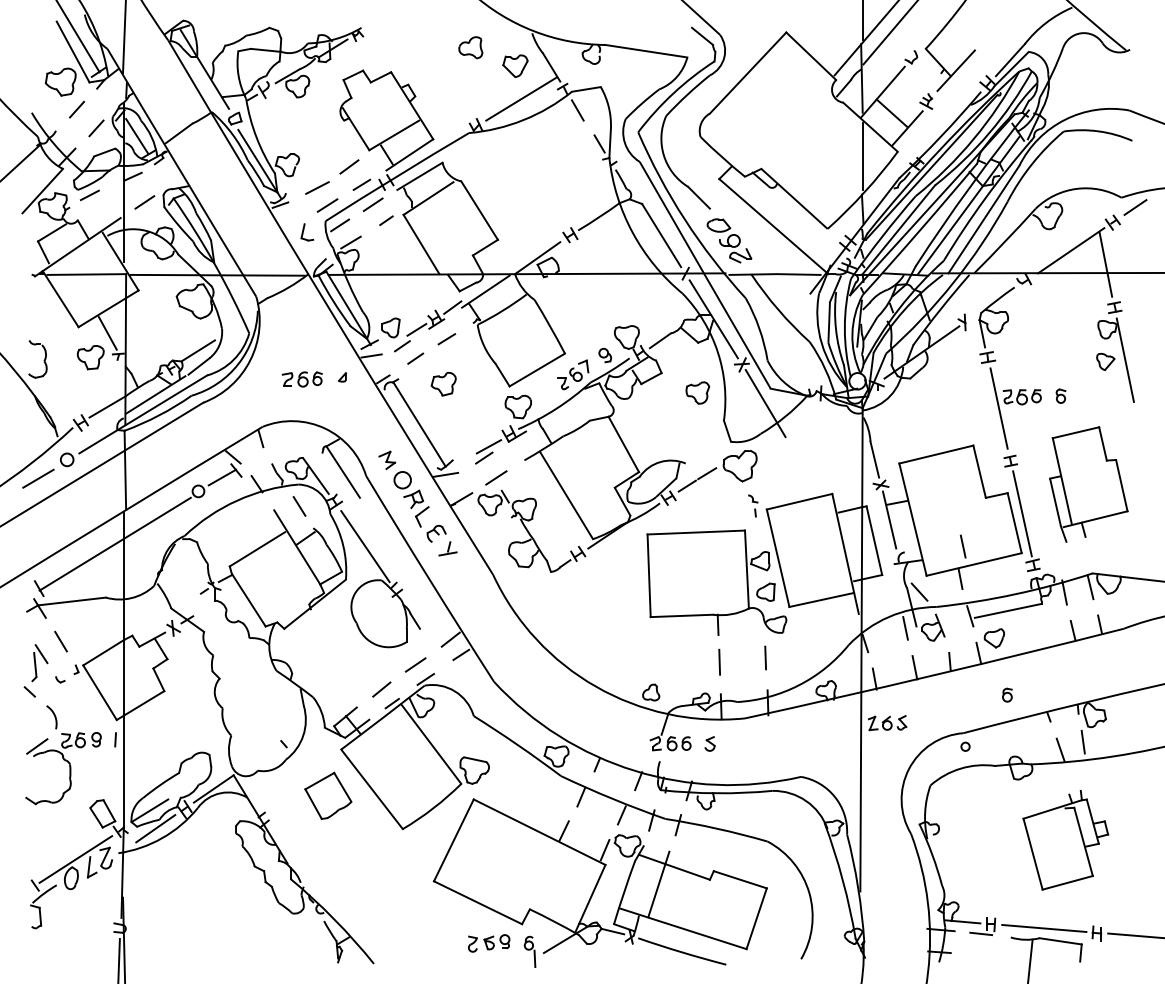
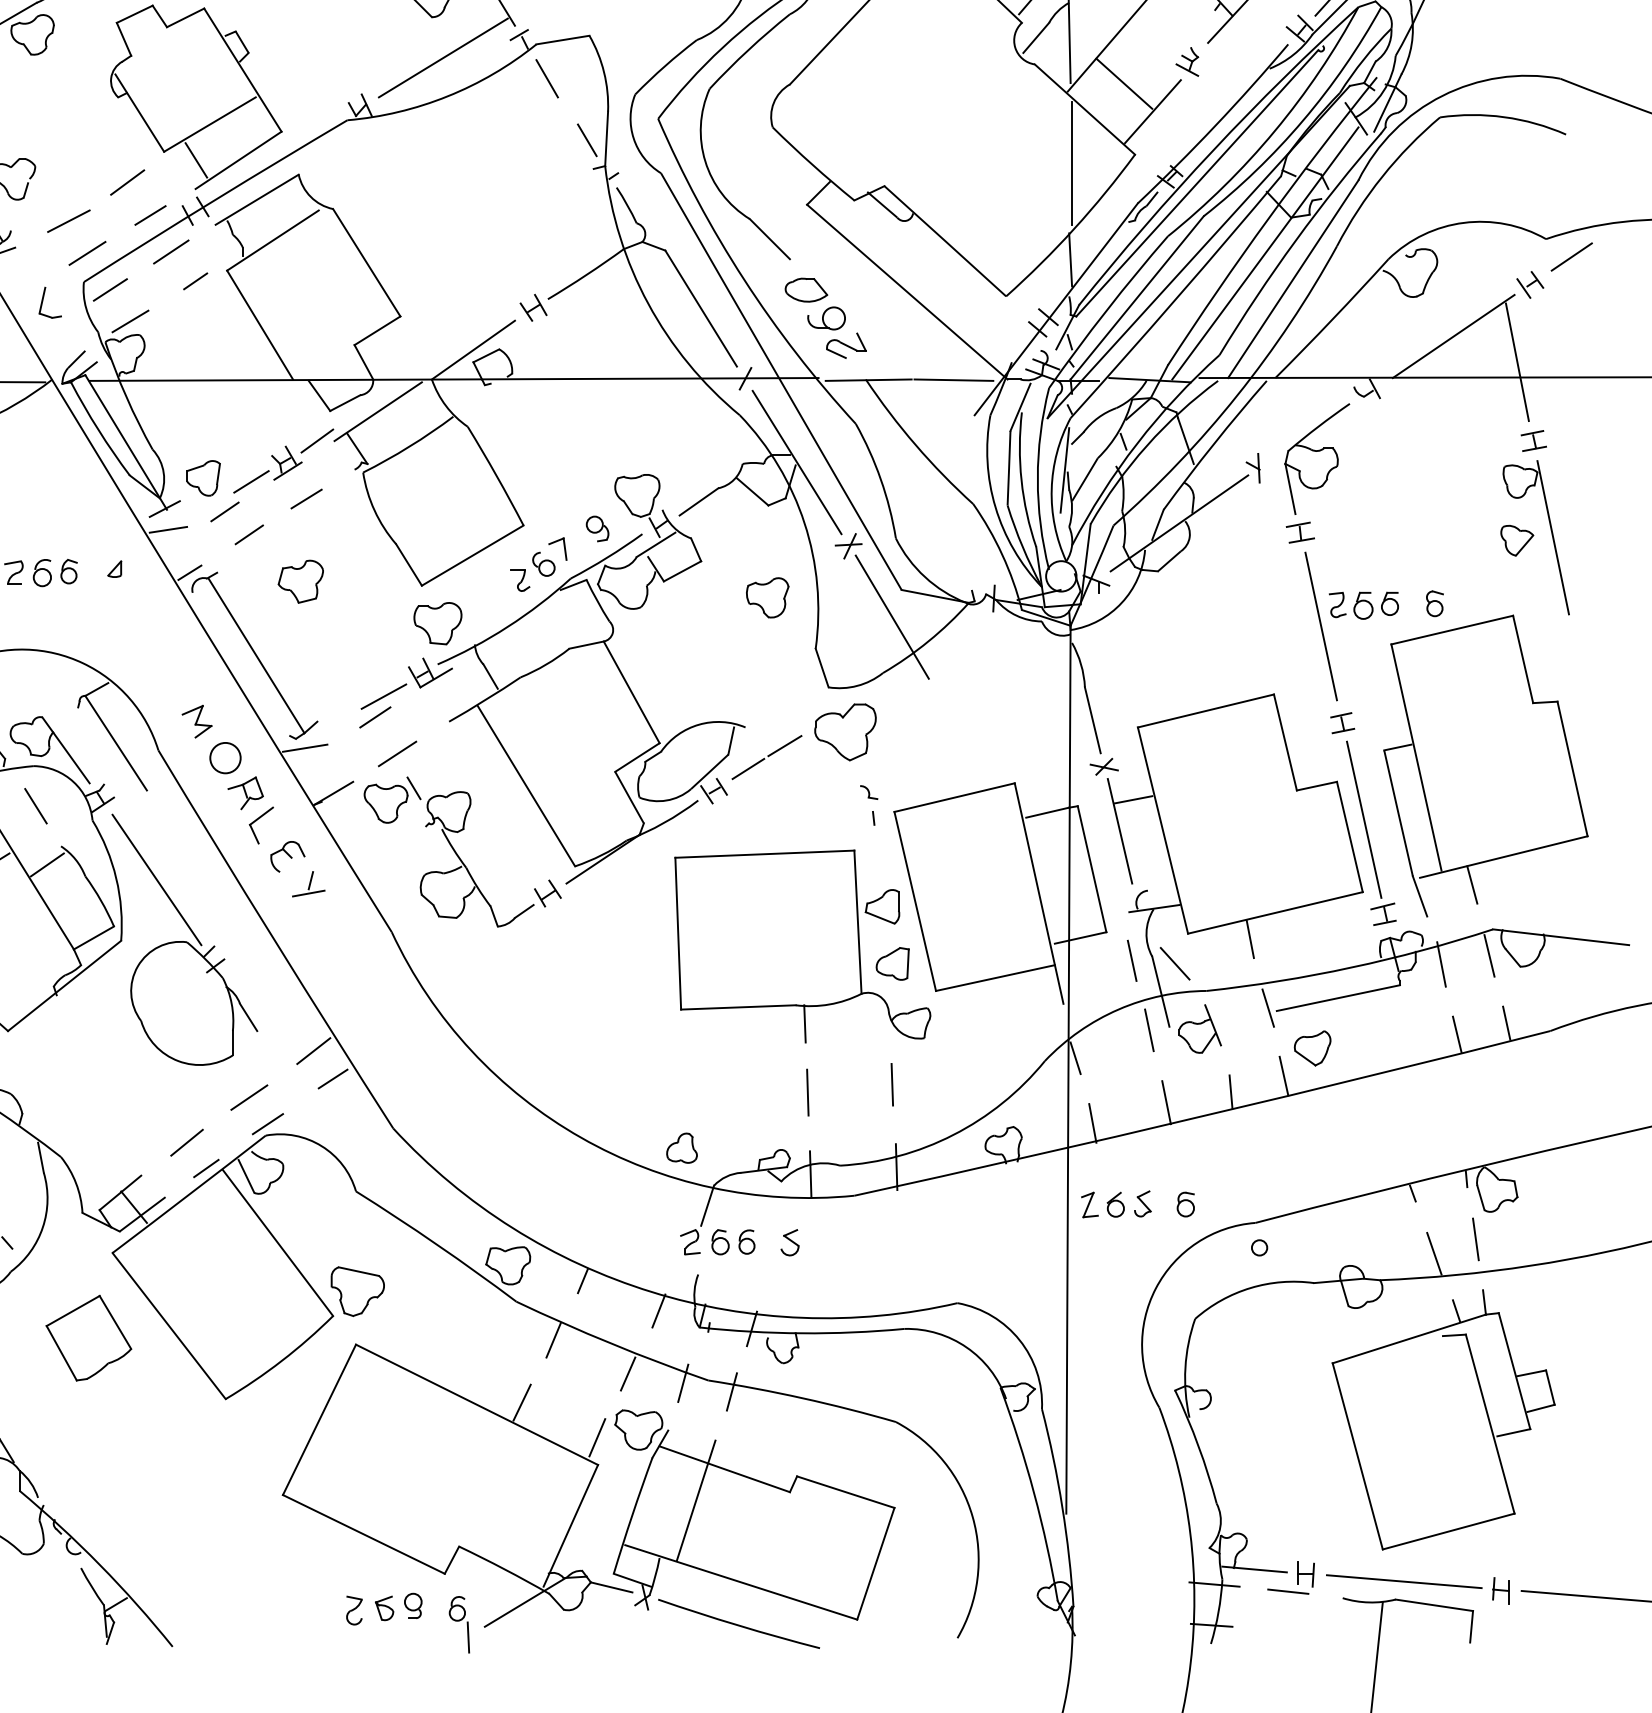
part: (1088, 484) -> (1485, 765), size x1.43
line: (962, 546) -> (1130, 960), moved
part: (1007, 694) -> (1186, 1203), moved
part: (1065, 839) -> (1443, 1418), size x1.43

